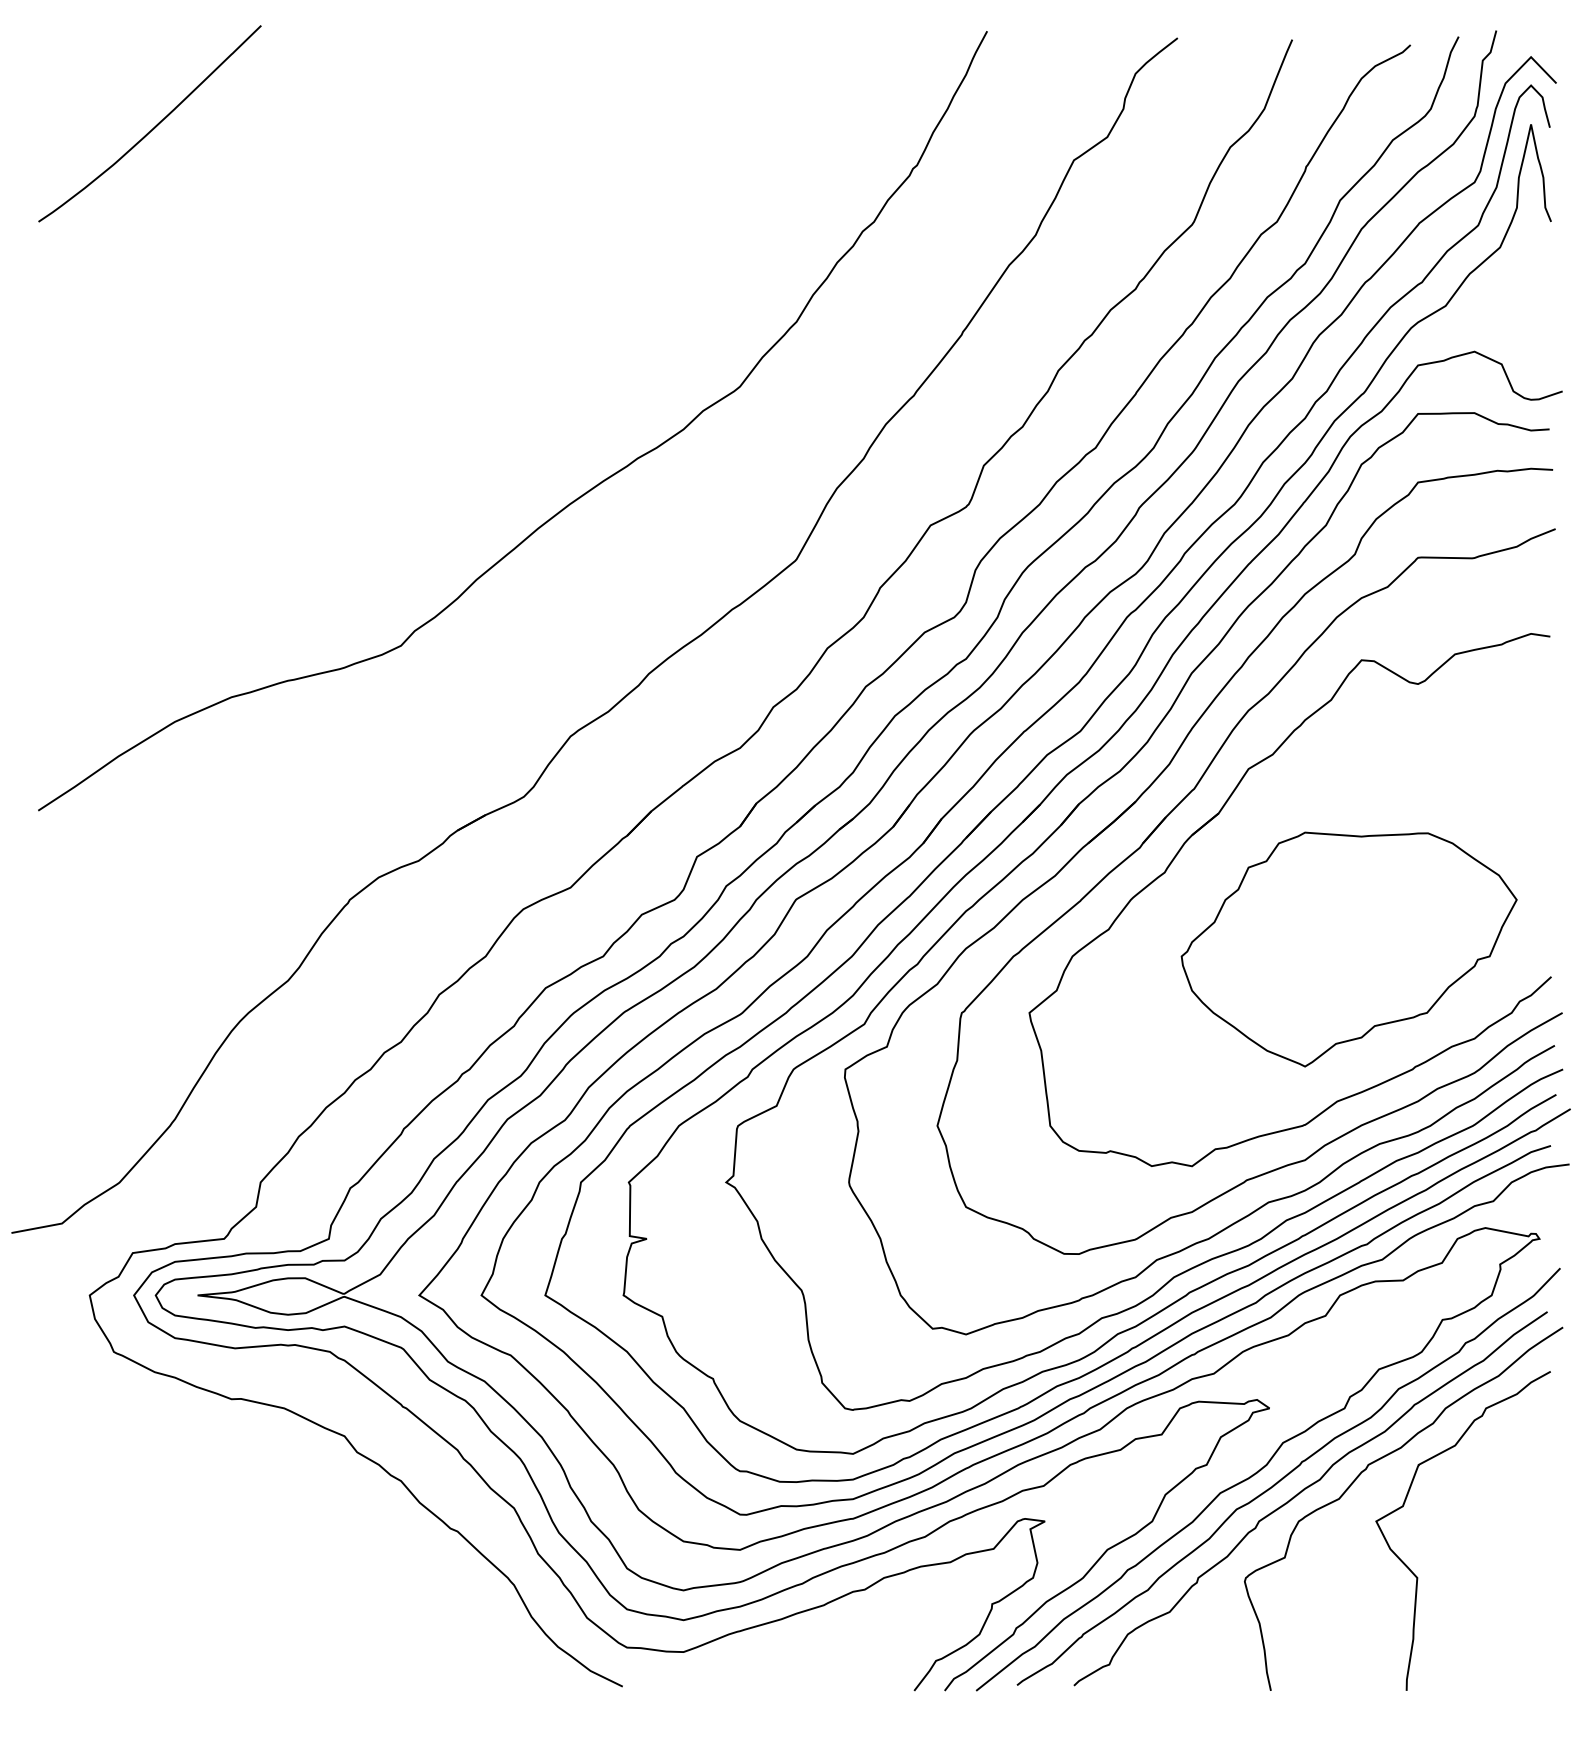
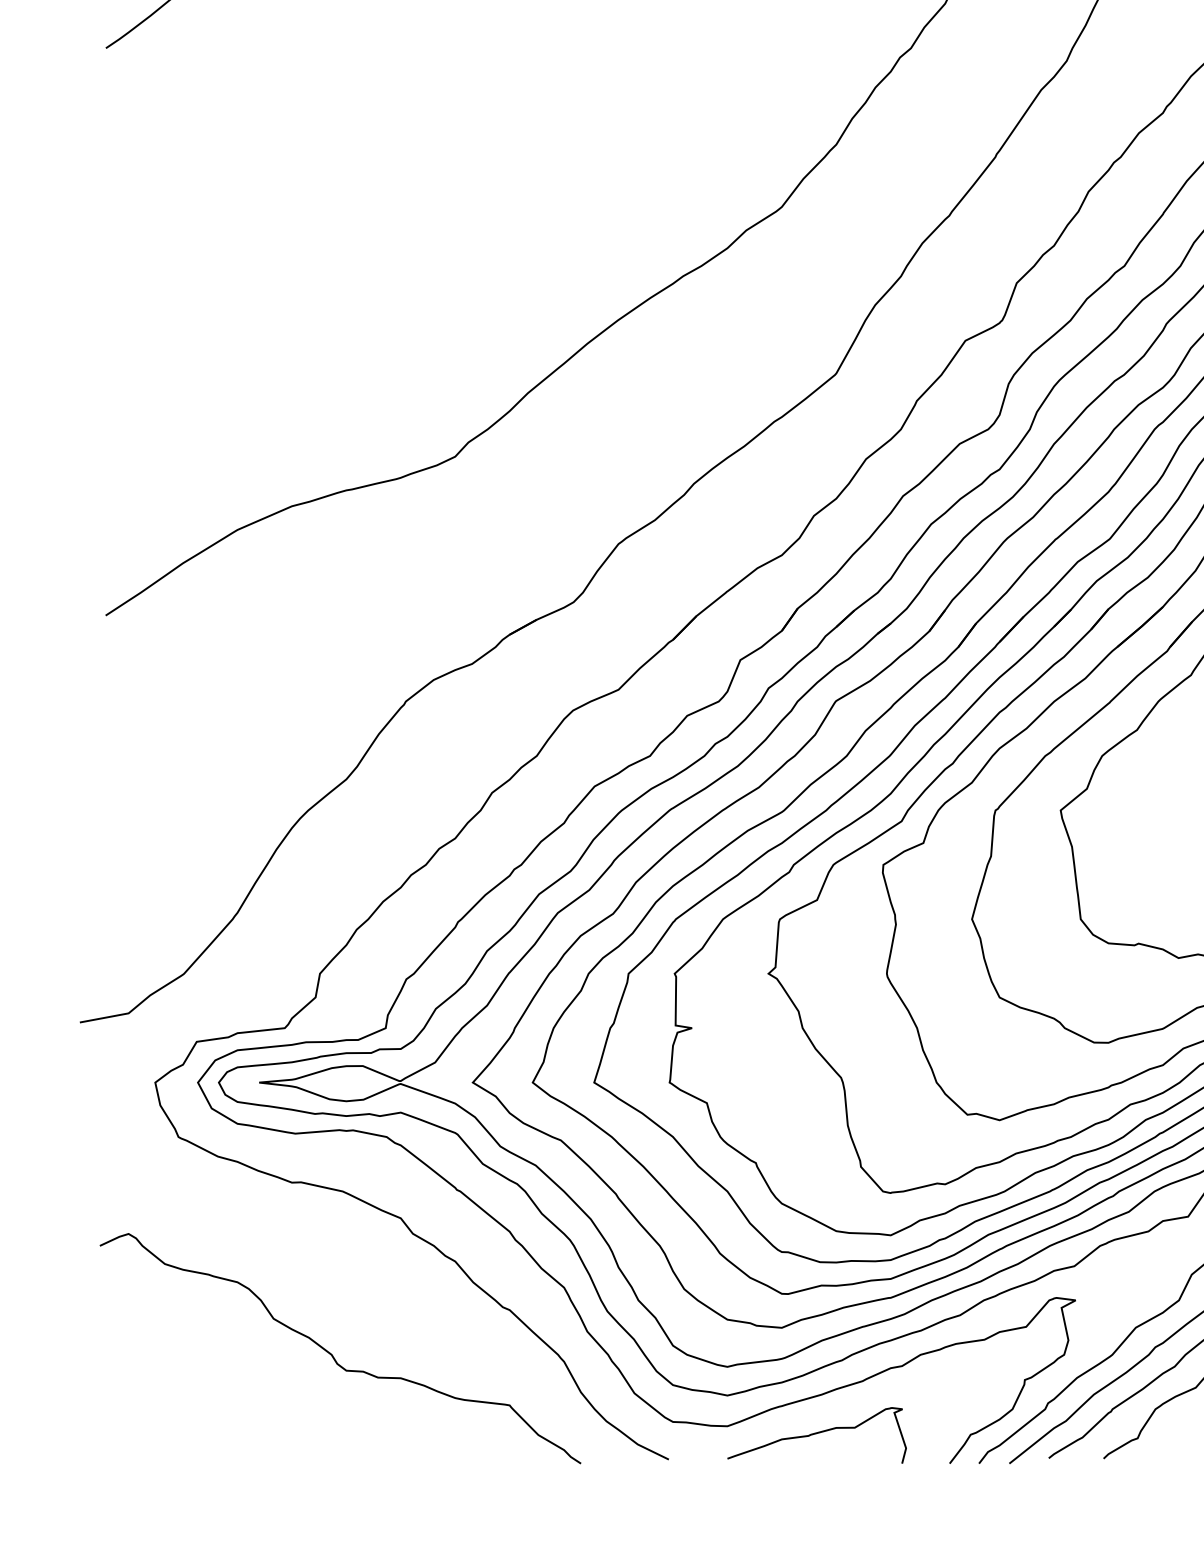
curve: (274, 1578) -> (333, 1355), added
curve: (776, 1660) -> (816, 1434), added

